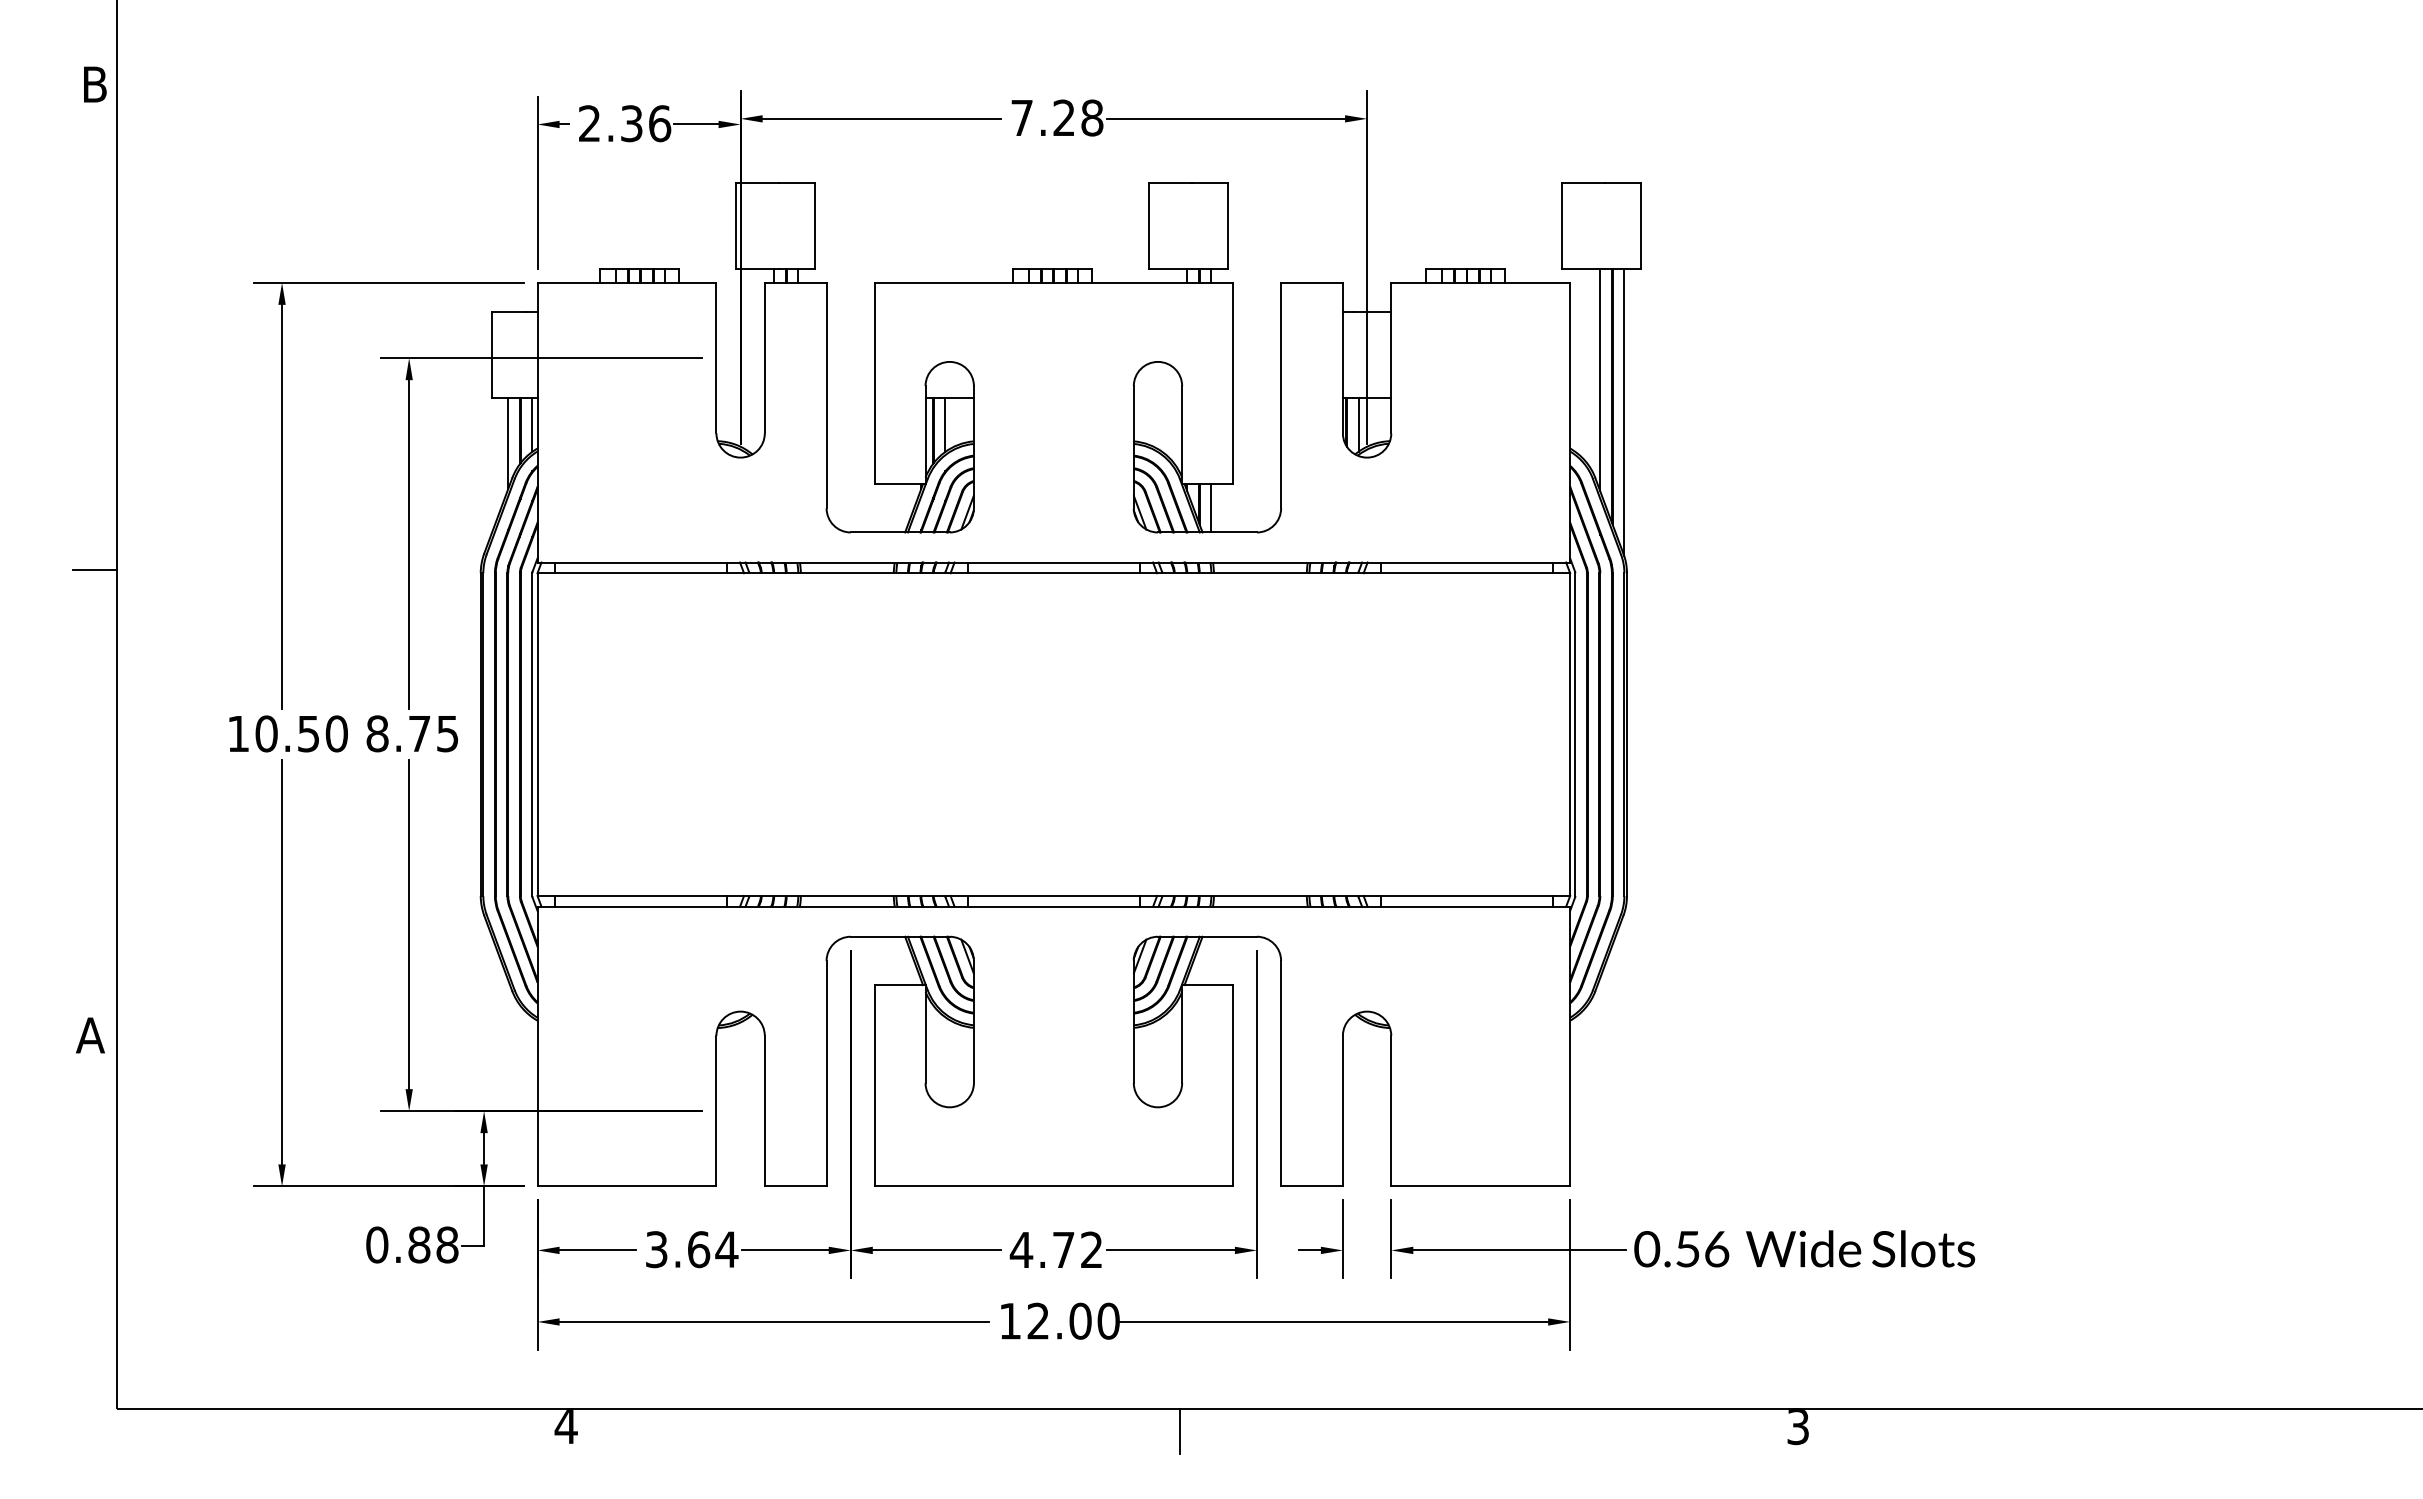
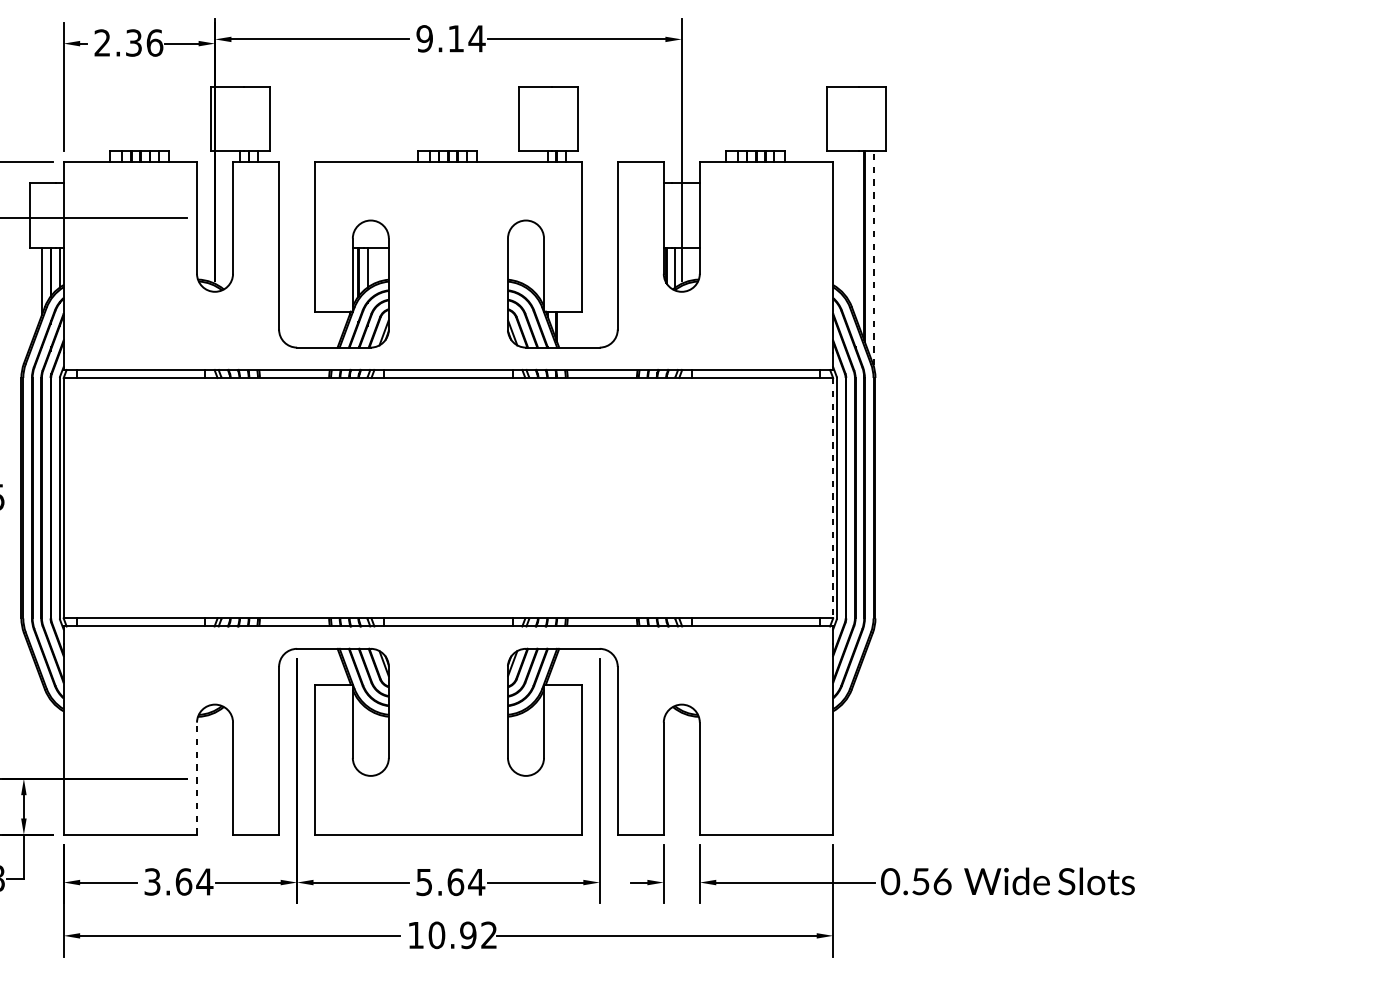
text: (1057, 117) -> (451, 38), 7.28 -> 9.14
line: (1600, 380) -> (855, 234), removed
line: (1624, 412) -> (873, 258), solid -> dashed
line: (1211, 508) -> (565, 329), removed
line: (1570, 735) -> (833, 498), solid -> dashed
line: (716, 1110) -> (197, 778), solid -> dashed
text: (1056, 1249) -> (450, 881), 4.72 -> 5.64
text: (1073, 1320) -> (463, 934), 12.00 -> 10.92

